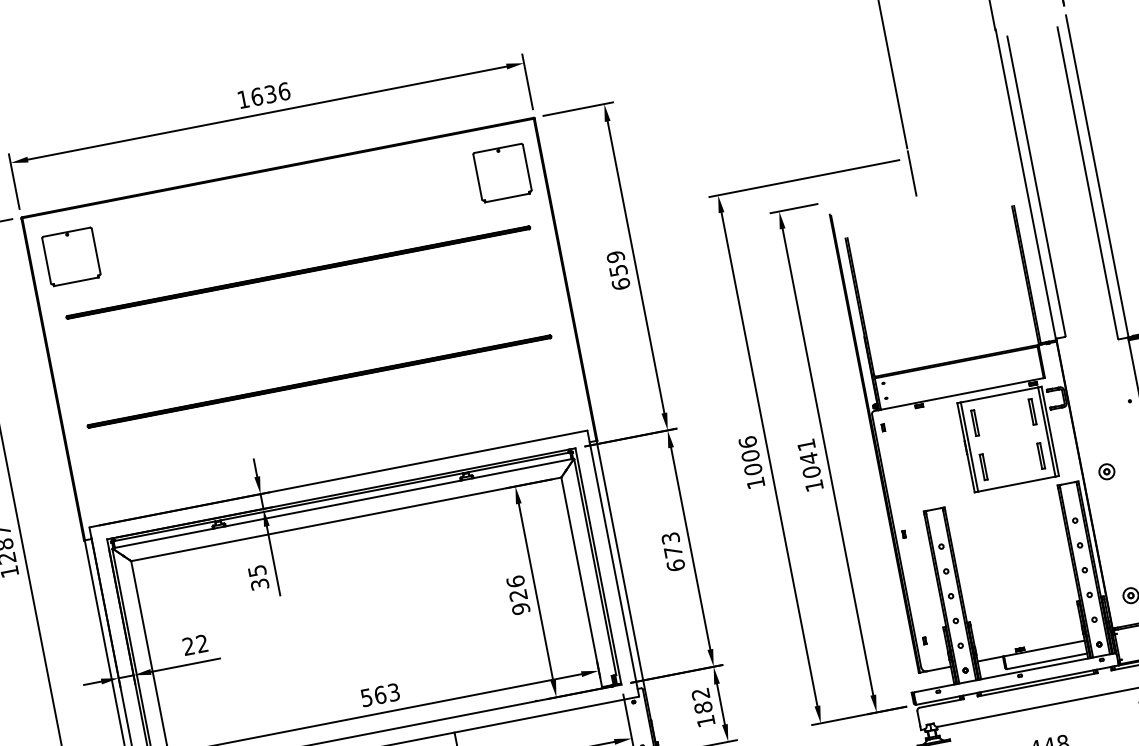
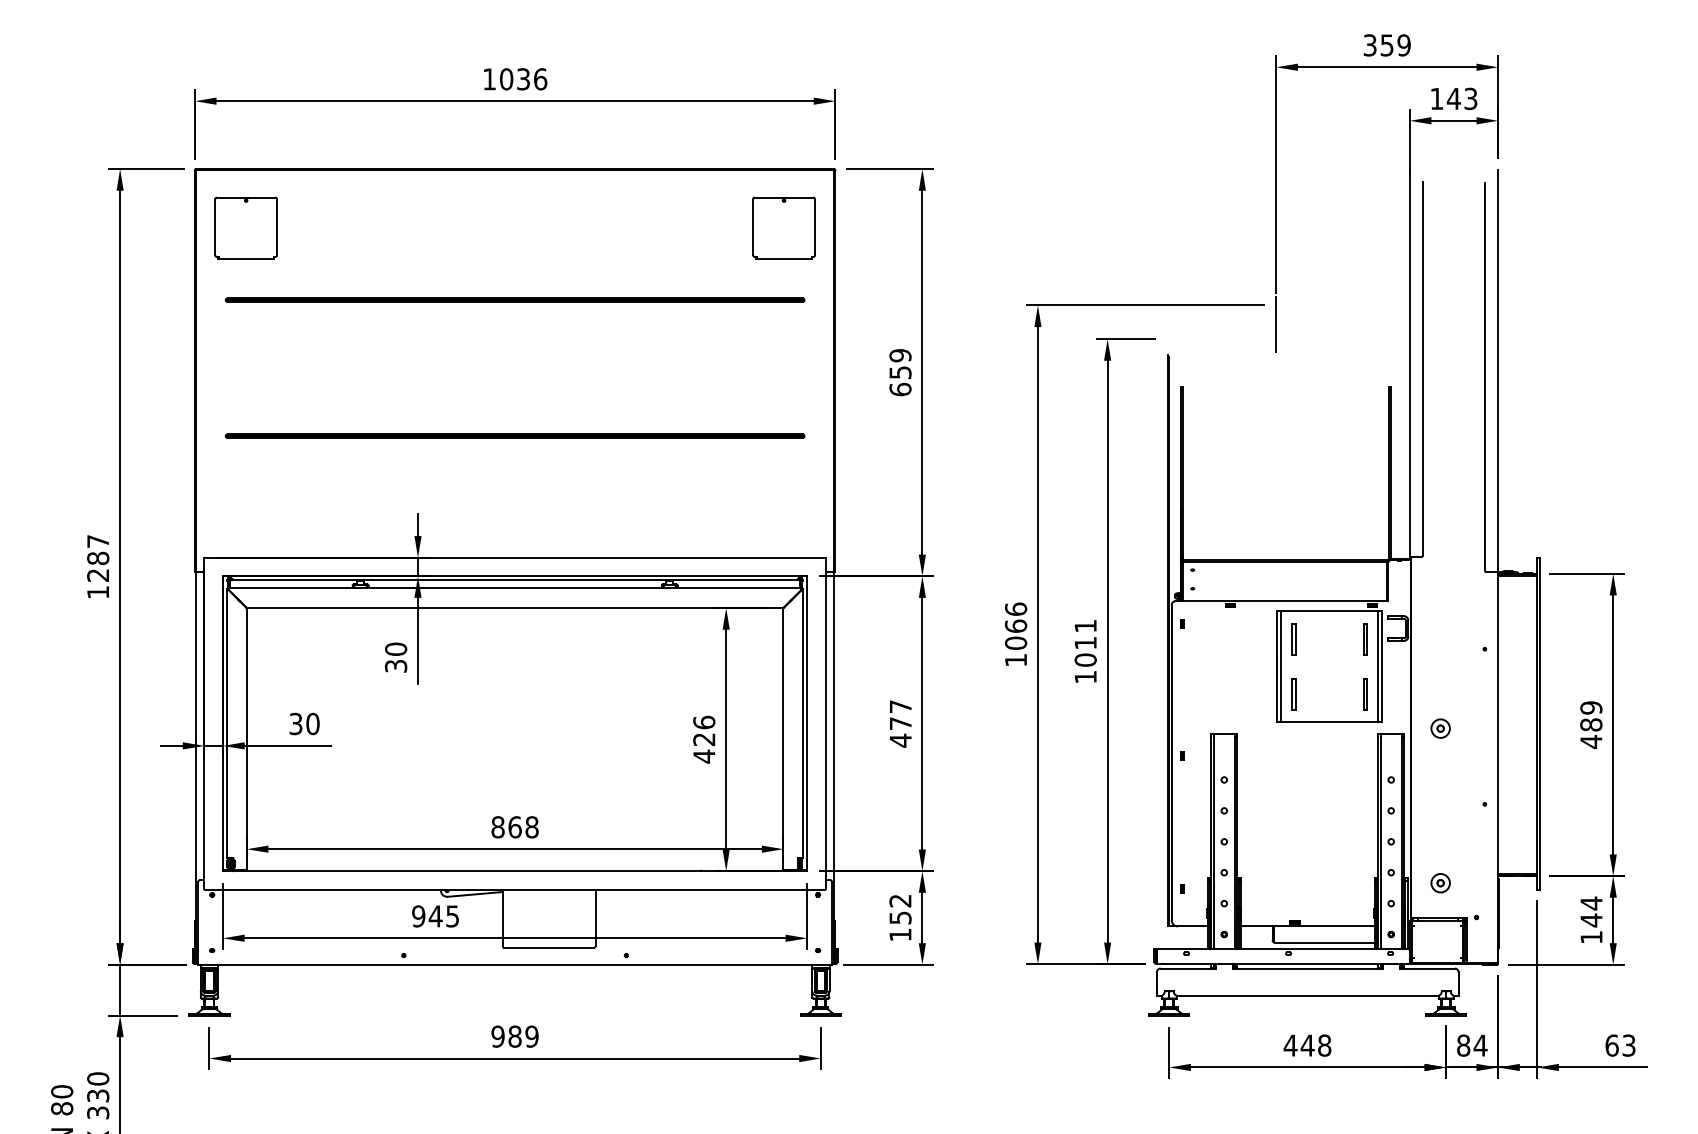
text: (257, 97) -> (506, 79), 1636 -> 1036
text: (750, 455) -> (1015, 625), 1006 -> 1066
text: (808, 458) -> (1085, 643), 1041 -> 1011
text: (673, 551) -> (900, 723), 673 -> 477
text: (257, 570) -> (396, 648), 35 -> 30
text: (521, 608) -> (704, 756), 926 -> 426
text: (195, 644) -> (304, 723), 22 -> 30
text: (379, 695) -> (514, 827), 563 -> 868
text: (703, 707) -> (900, 917), 182 -> 152

